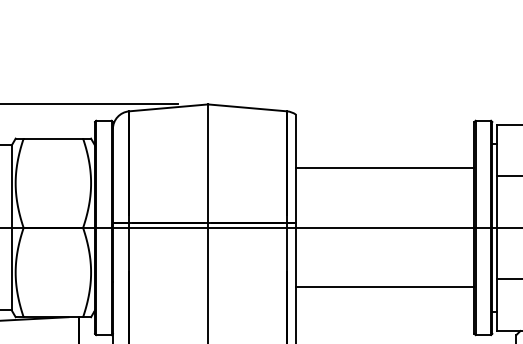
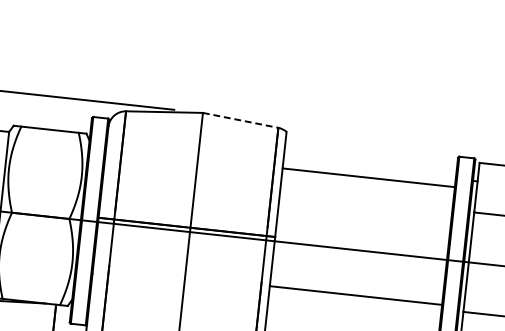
line: (247, 107) -> (240, 120), solid -> dashed
line: (384, 168) -> (368, 177), moved
line: (384, 287) -> (355, 295), moved

